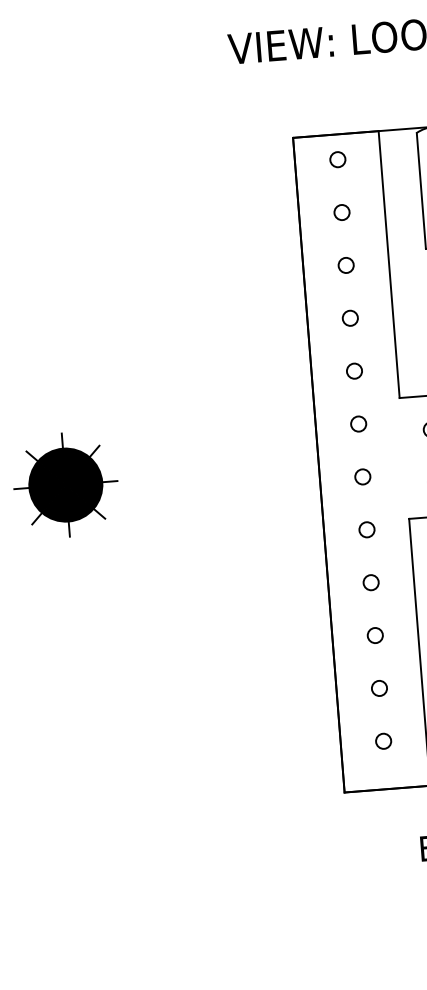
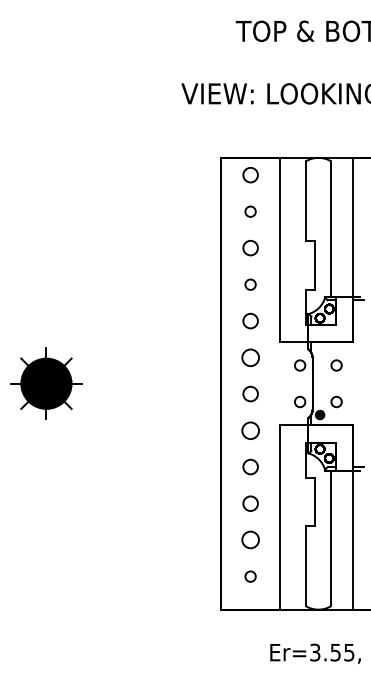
circle: (337, 160) -> (250, 175), size x1.4
circle: (346, 265) -> (250, 248), size x1.4
circle: (354, 371) -> (250, 321), size x1.4
circle: (358, 423) -> (250, 357), size x1.6
circle: (362, 477) -> (250, 394), size x1.4
circle: (366, 529) -> (250, 430), size x1.6
circle: (371, 583) -> (250, 467), size x1.4
circle: (375, 635) -> (250, 503), size x1.4
circle: (379, 688) -> (250, 540), size x1.6

